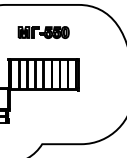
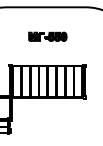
part: (43, 32) -> (47, 36), size x0.7

